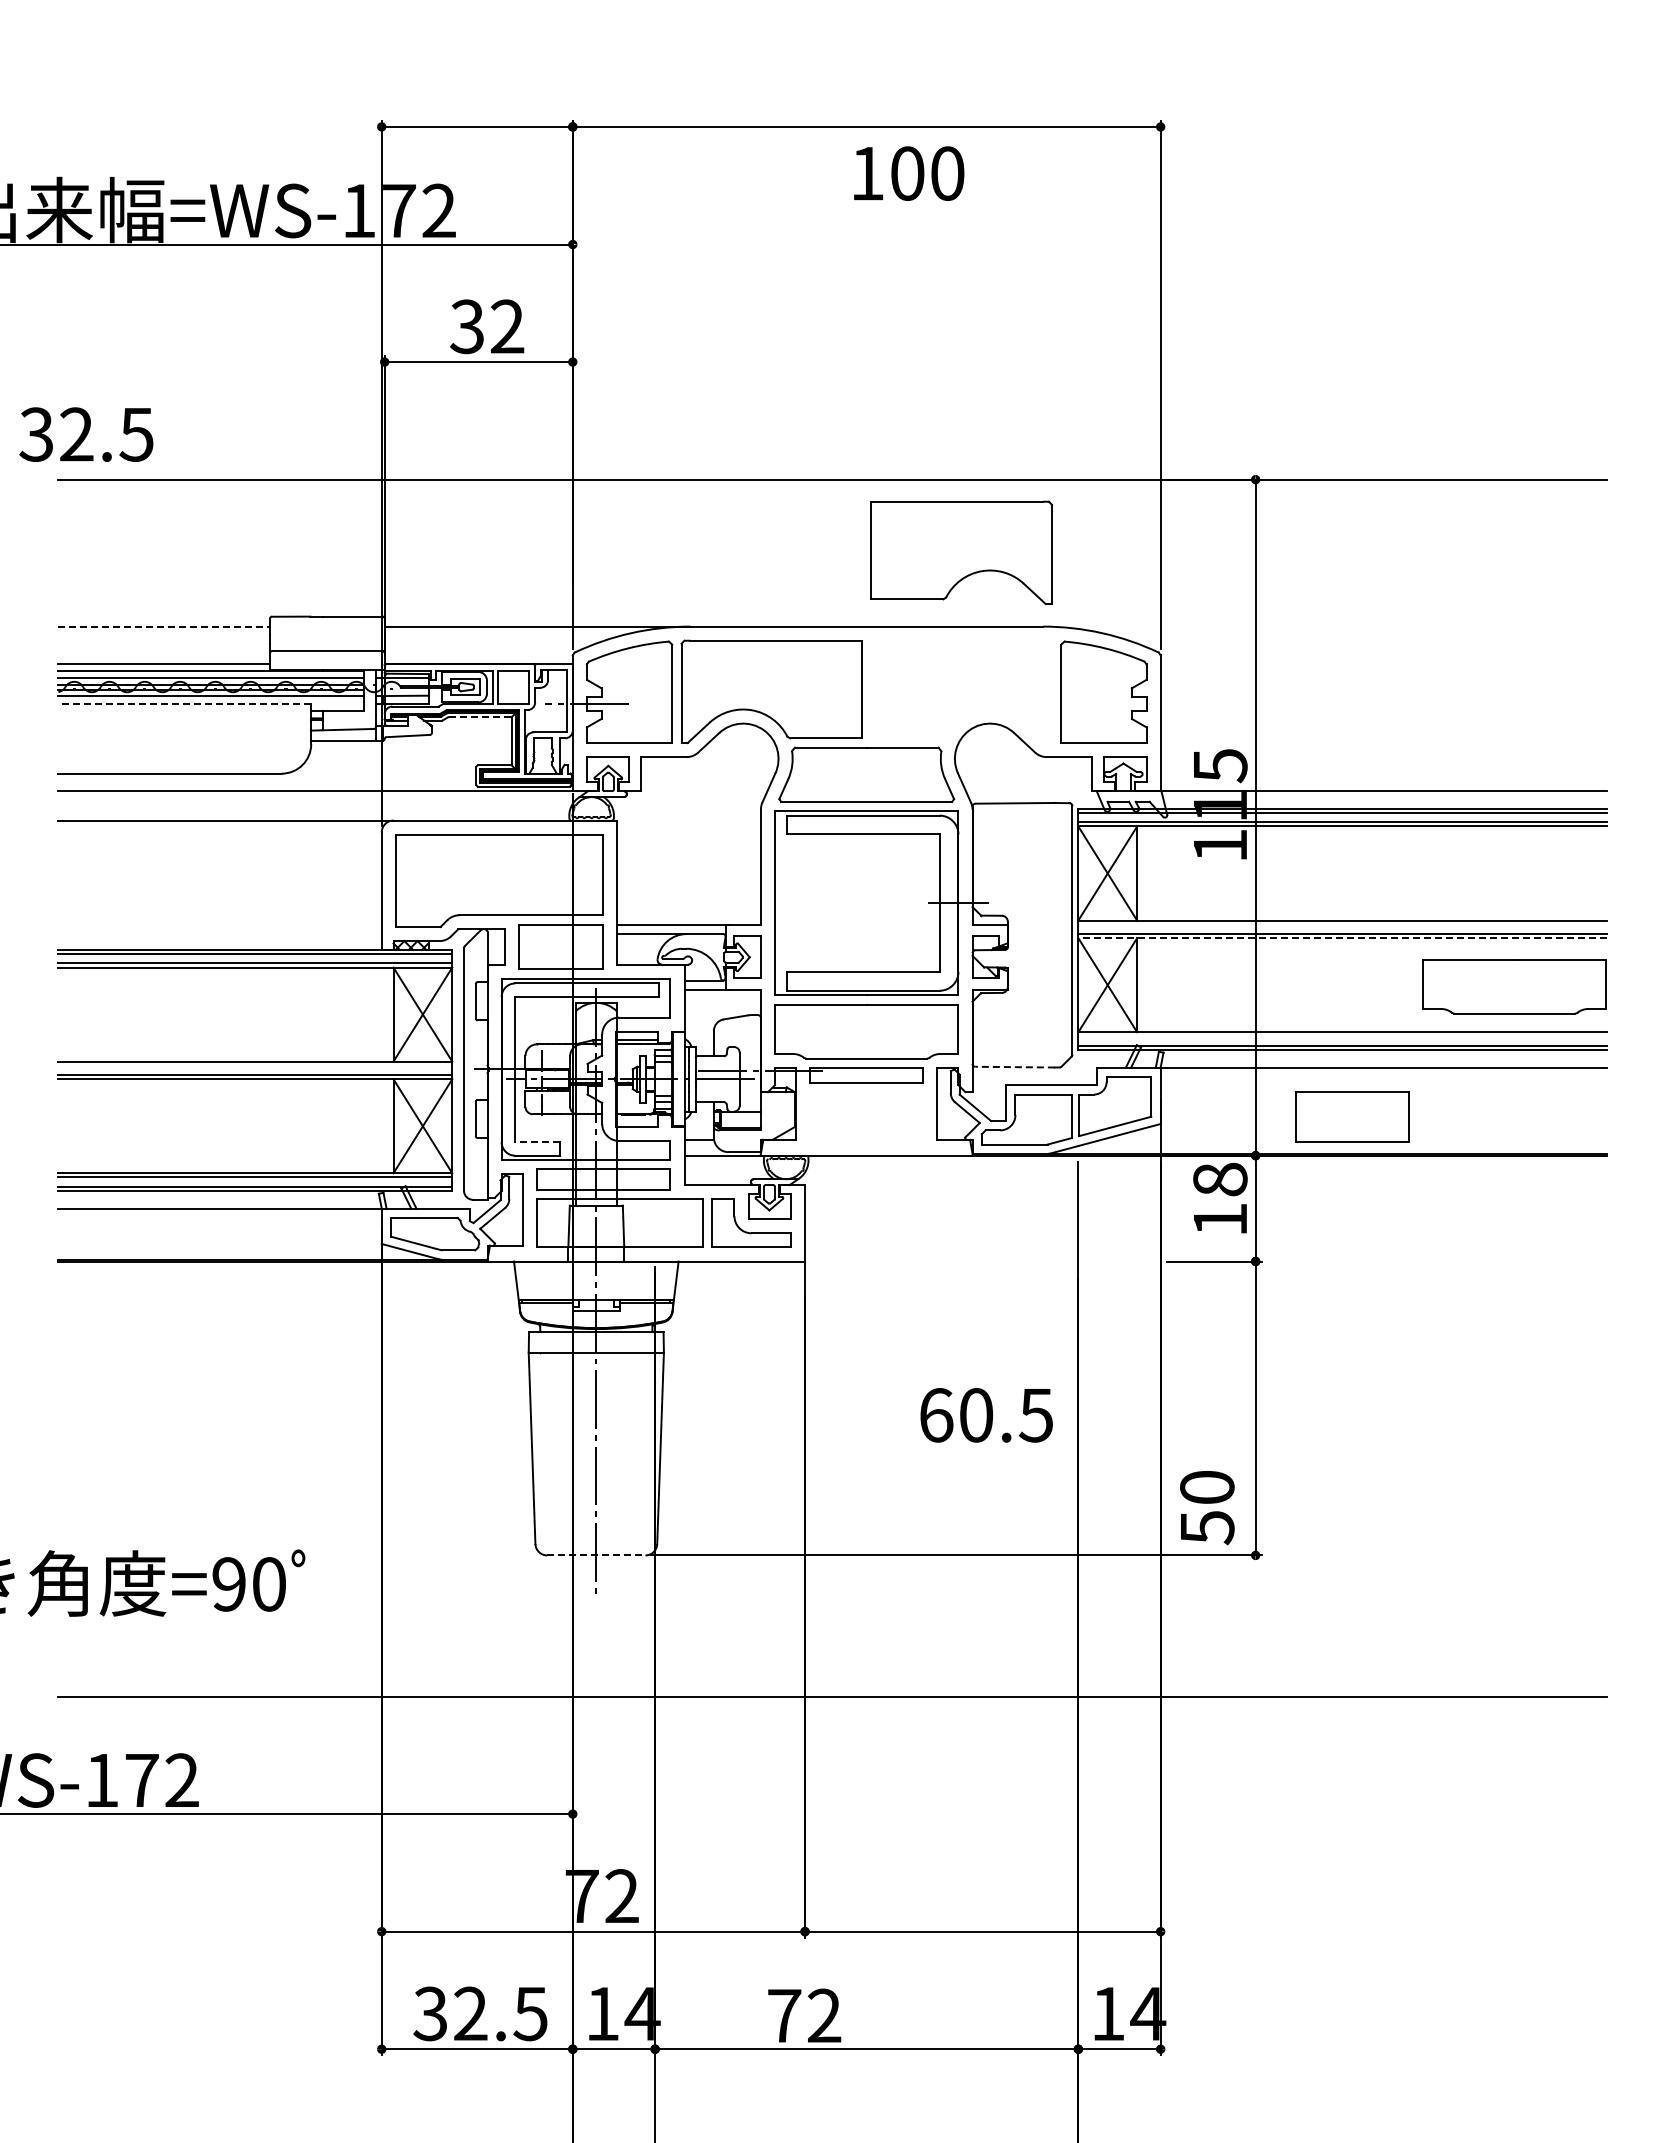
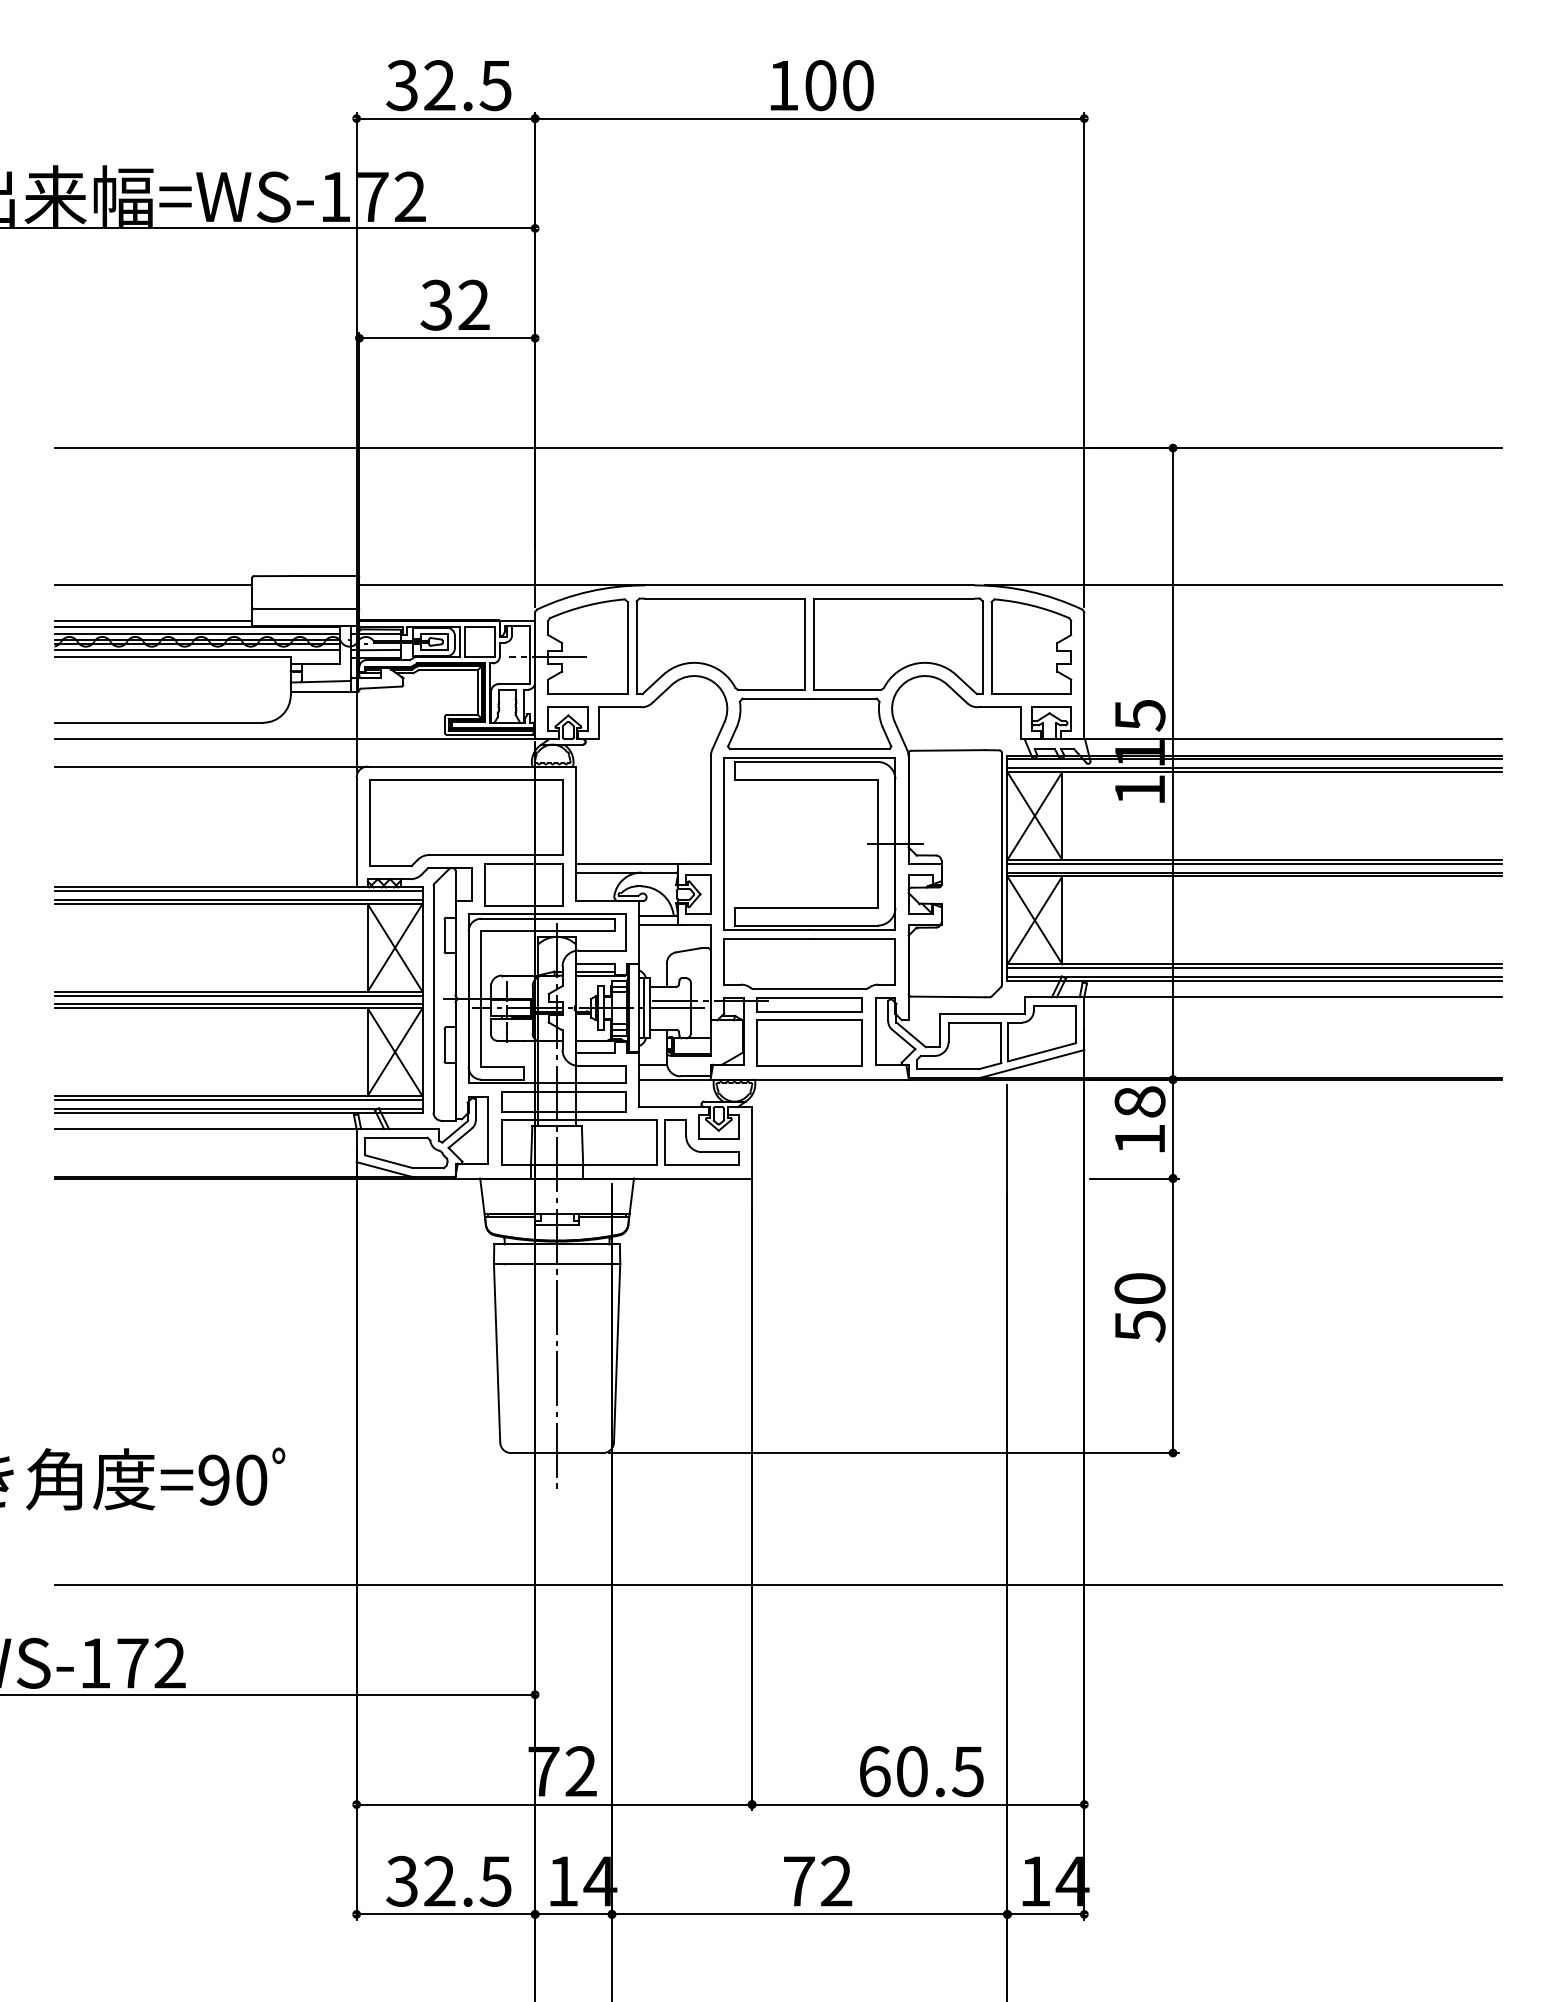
text: (909, 173) -> (822, 85), moved
text: (86, 434) -> (448, 85), moved
part: (961, 552) -> (898, 646), moved
line: (164, 626) -> (153, 585), dashed -> solid
line: (1330, 626) -> (1242, 585), added
line: (184, 703) -> (172, 657), dashed -> solid
line: (480, 717) -> (448, 670), dashed -> solid
line: (1342, 924) -> (1254, 863), added
line: (1342, 938) -> (1254, 876), dashed -> solid
part: (1514, 986) -> (1414, 921), removed
line: (1342, 1036) -> (1254, 968), added
line: (255, 1065) -> (238, 995), added
line: (1015, 1067) -> (948, 997), dashed -> solid
part: (1352, 1116) -> (809, 1043), moved
line: (537, 1142) -> (502, 1067), dashed -> solid
text: (986, 1415) -> (921, 1771), moved
text: (1207, 1508) -> (1140, 1308), moved
line: (596, 1555) -> (557, 1453), dashed -> solid
text: (804, 2015) -> (817, 1881), moved

